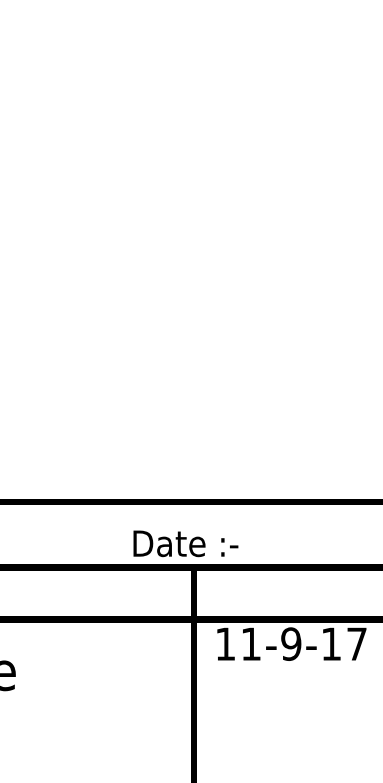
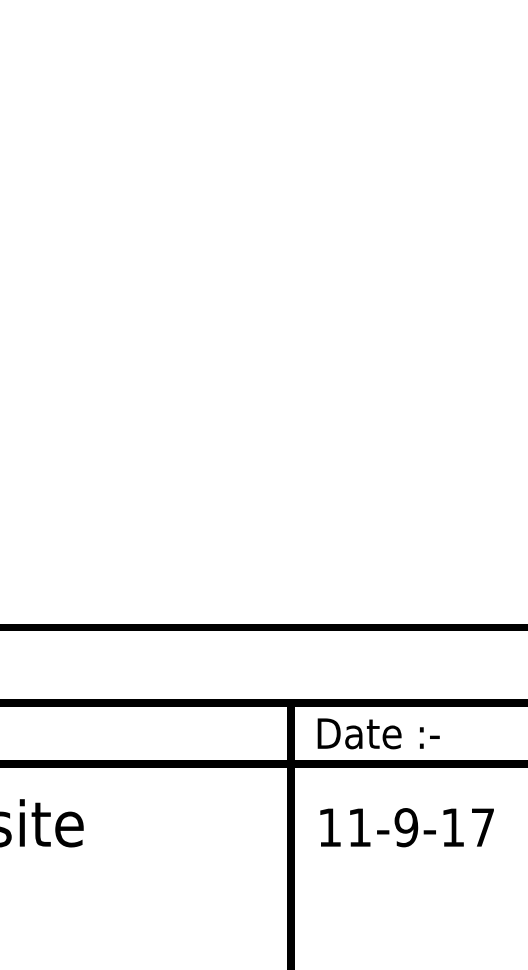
text: (185, 543) -> (378, 733), moved
text: (291, 644) -> (406, 827), moved

